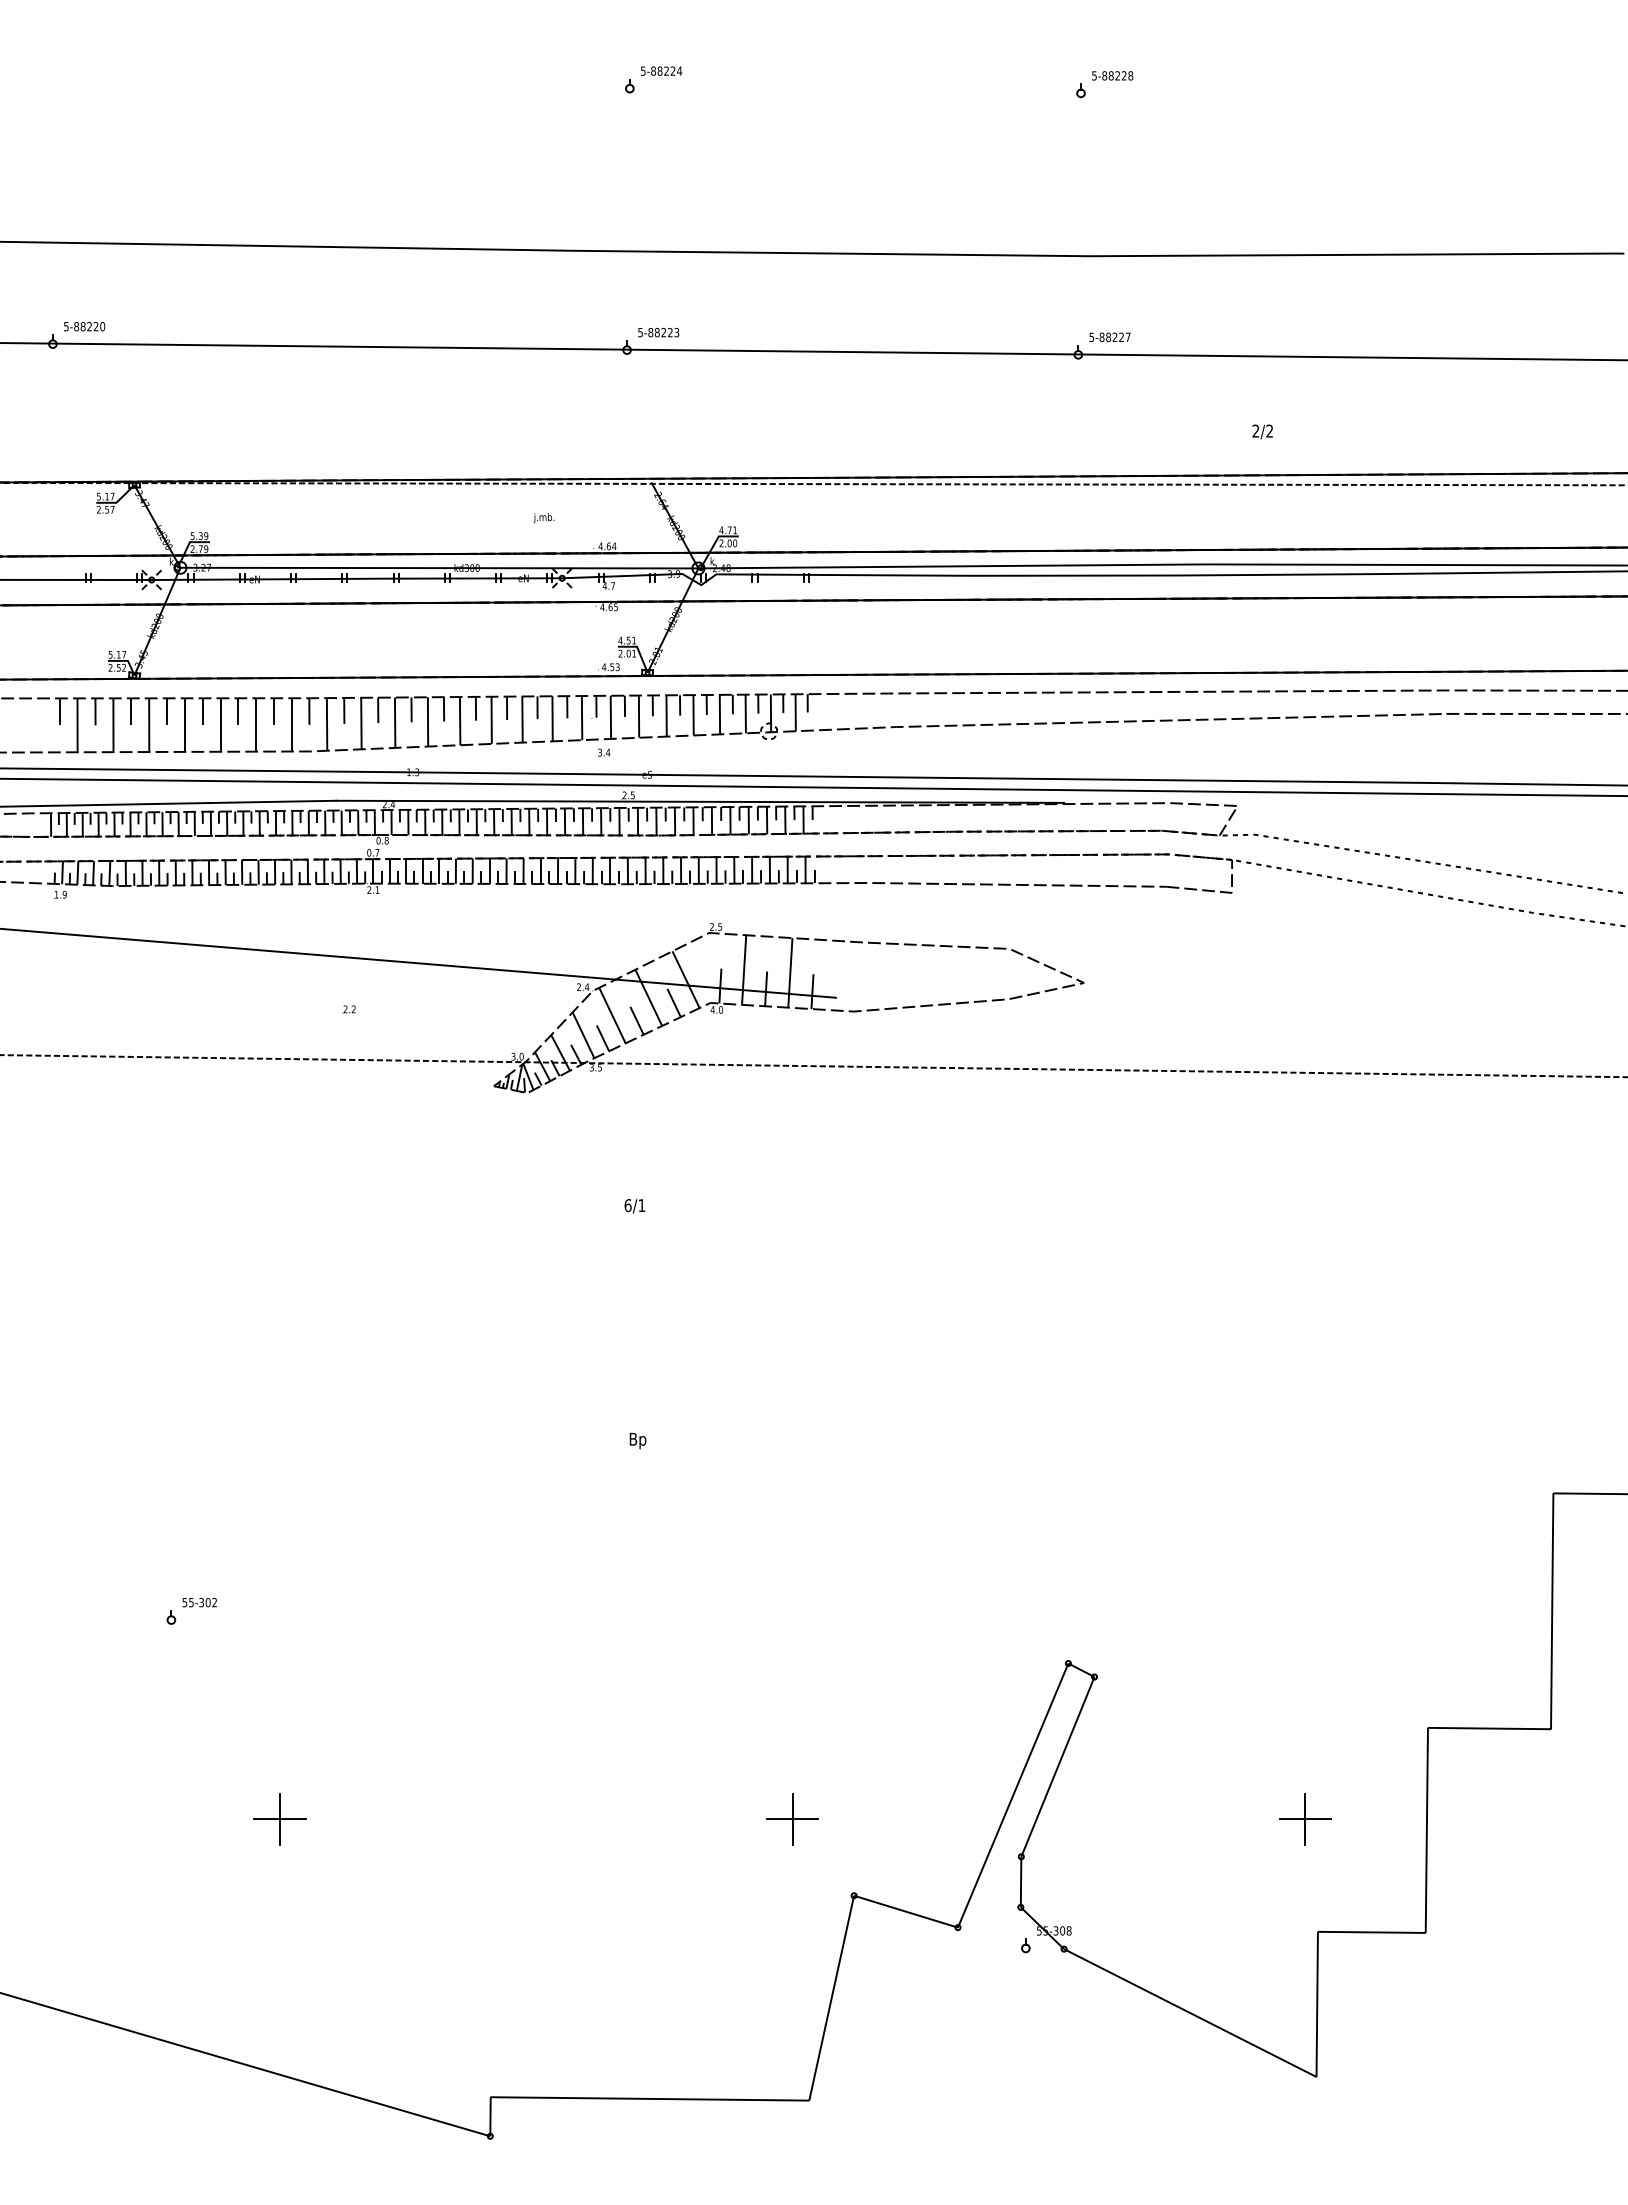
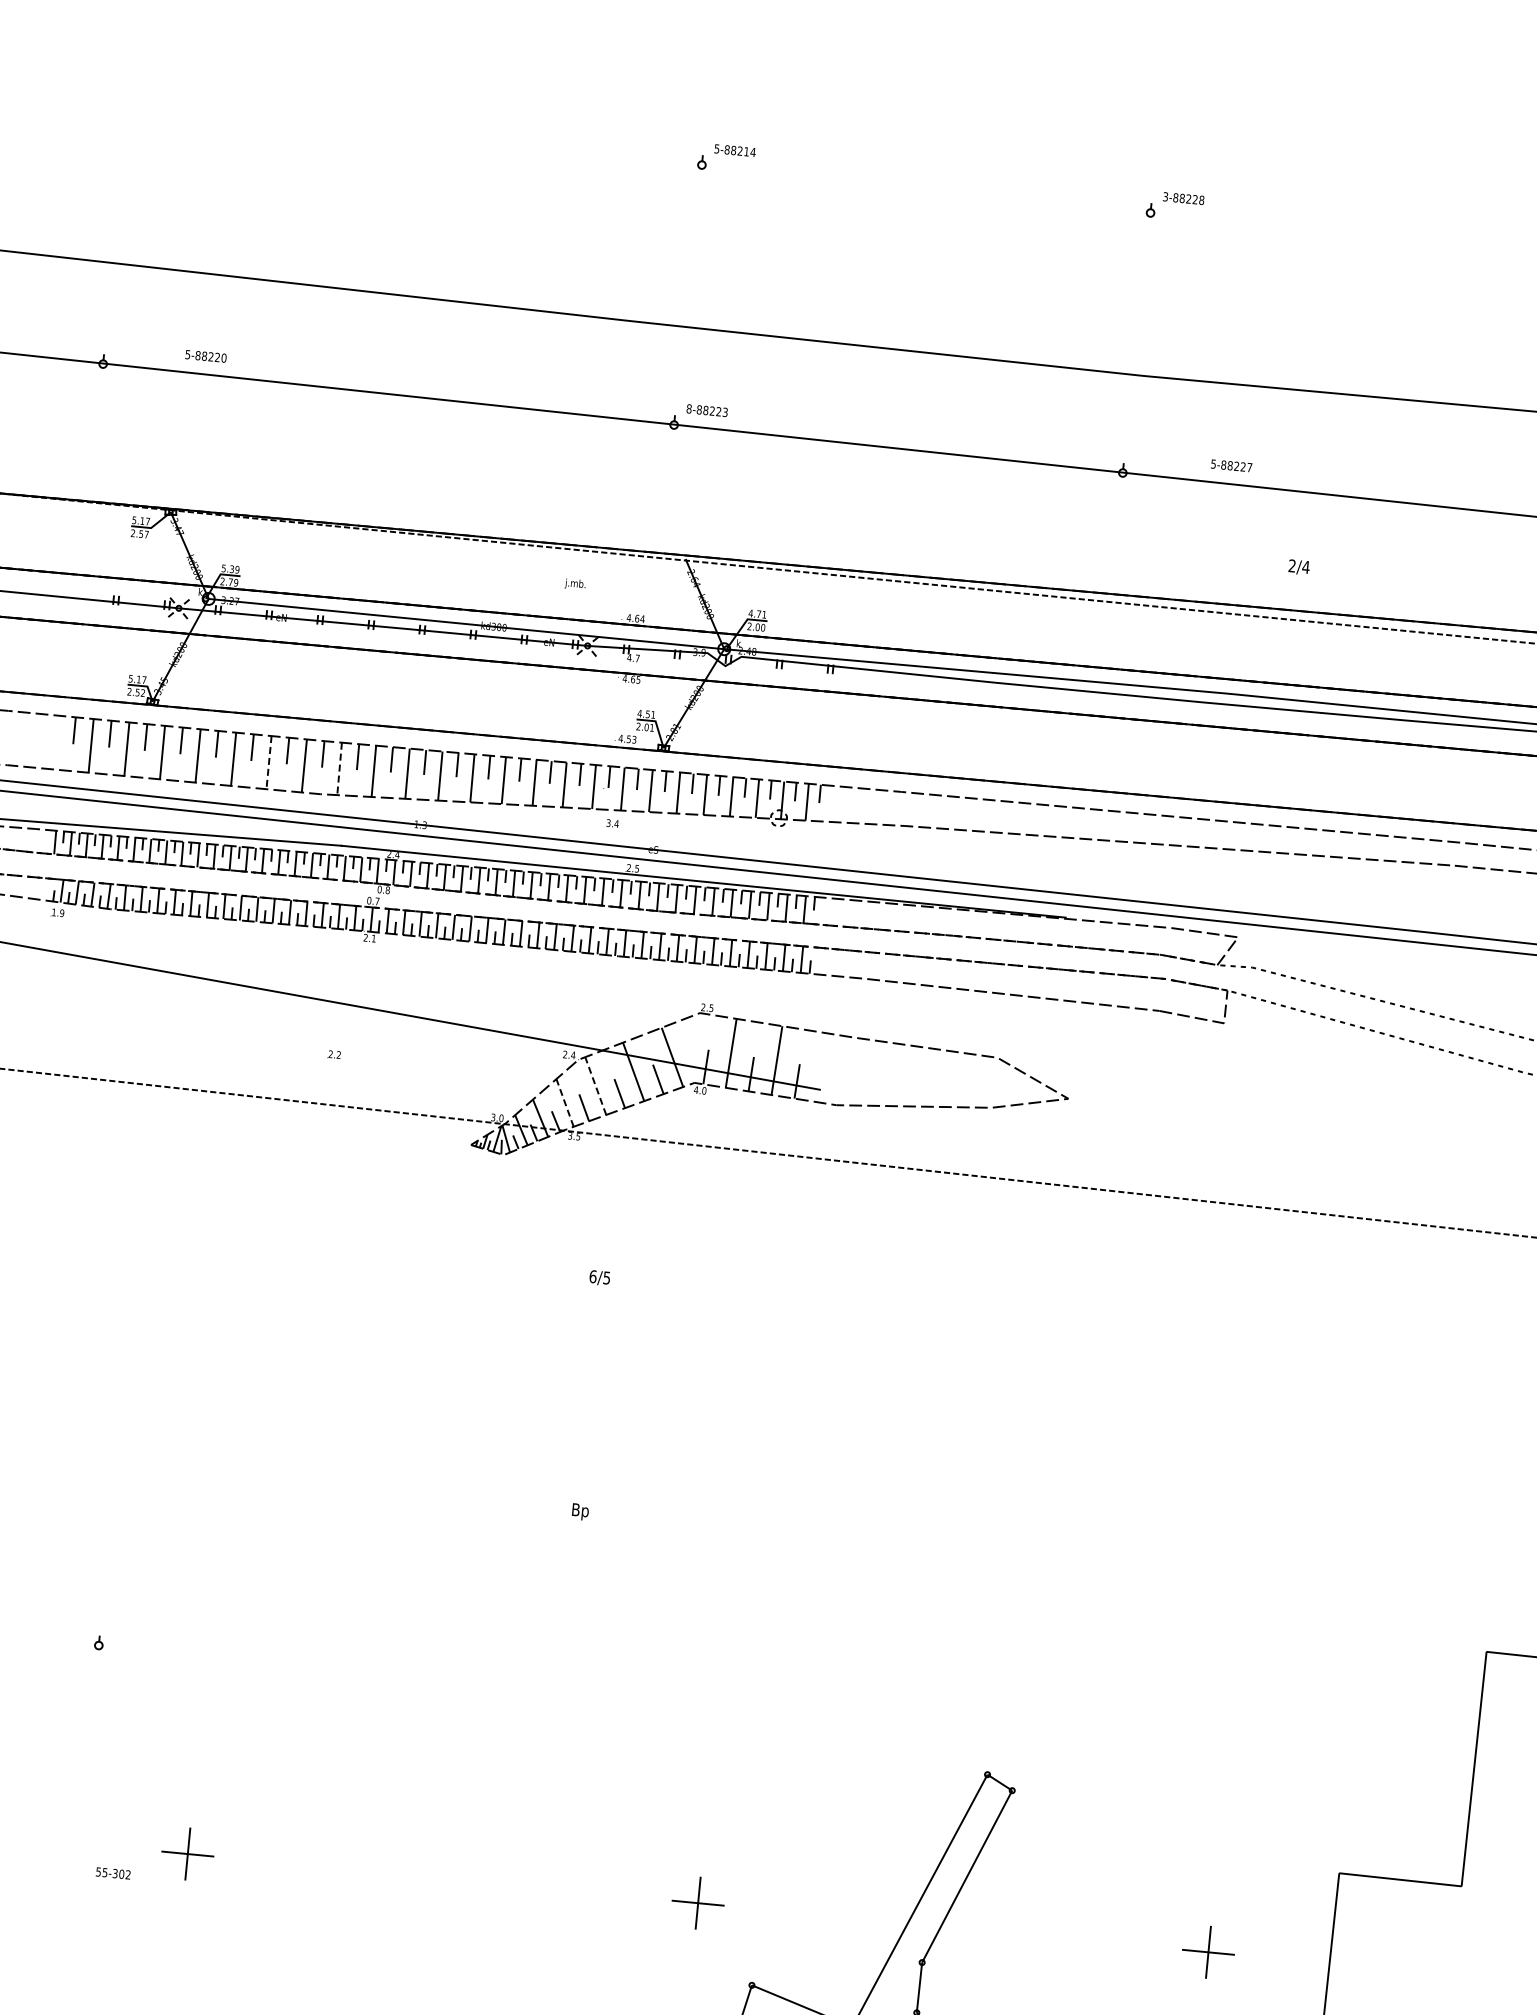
text: (672, 70) -> (746, 151), 5-88224 -> 5-88214
text: (1094, 75) -> (1165, 196), 5-88228 -> 3-88228
text: (84, 326) -> (205, 356), moved
text: (640, 332) -> (689, 408), 5-88223 -> 8-88223
text: (1109, 336) -> (1231, 465), moved
text: (1269, 430) -> (1305, 566), 2/2 -> 2/4
line: (256, 724) -> (269, 762), solid -> dashed
line: (327, 724) -> (340, 769), solid -> dashed
line: (612, 1015) -> (595, 1085), solid -> dashed
line: (583, 1034) -> (565, 1102), solid -> dashed
text: (641, 1205) -> (606, 1277), 6/1 -> 6/5
text: (199, 1602) -> (113, 1873), moved

